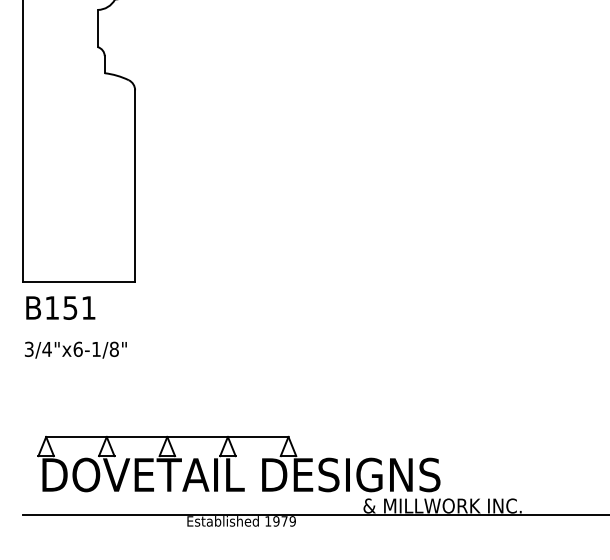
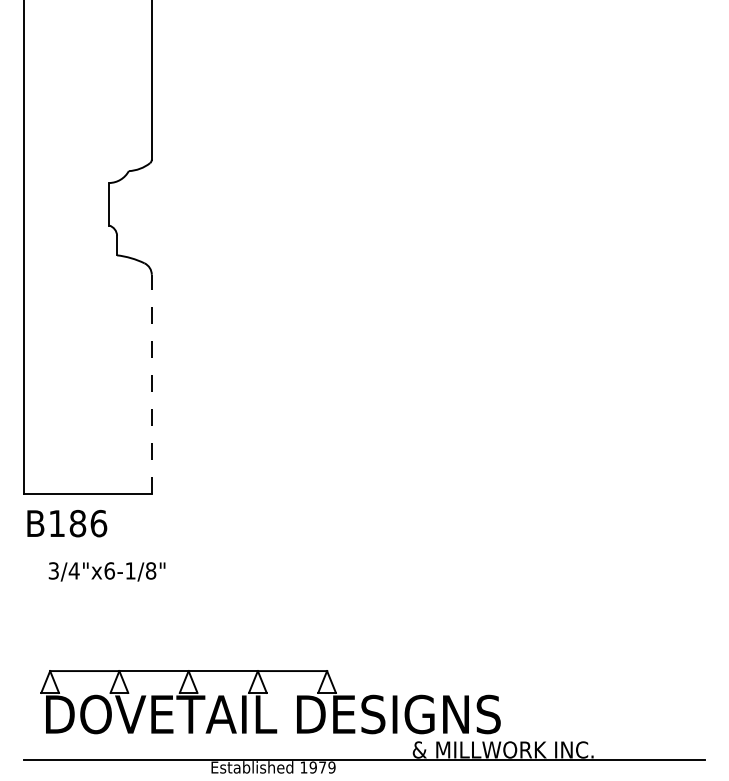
line: (134, 186) -> (151, 384), solid -> dashed
text: (79, 307) -> (88, 523), B151 -> B186
text: (75, 349) -> (106, 571), moved

